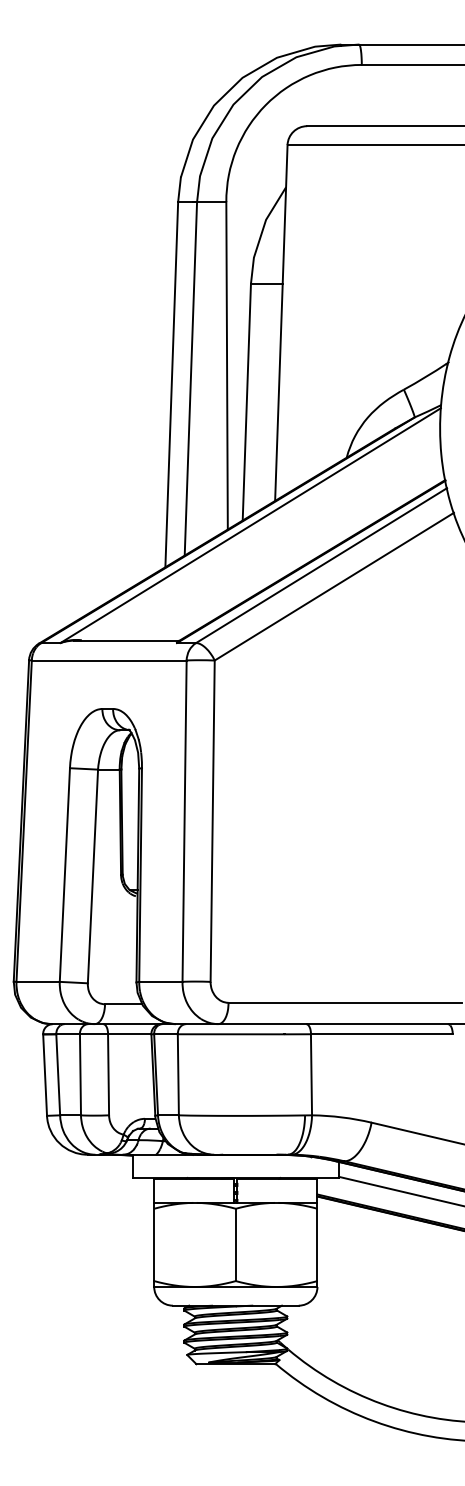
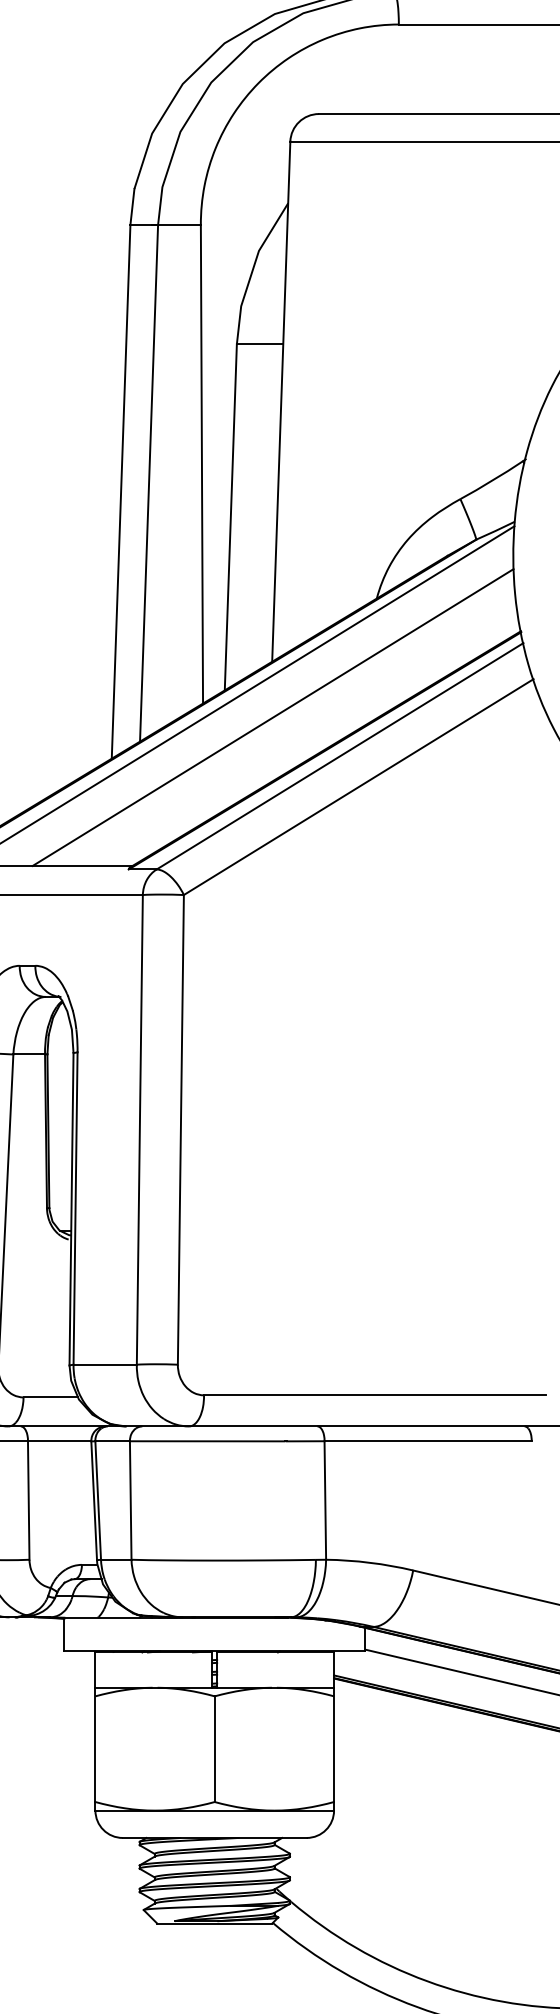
line: (275, 538) -> (272, 716), added

